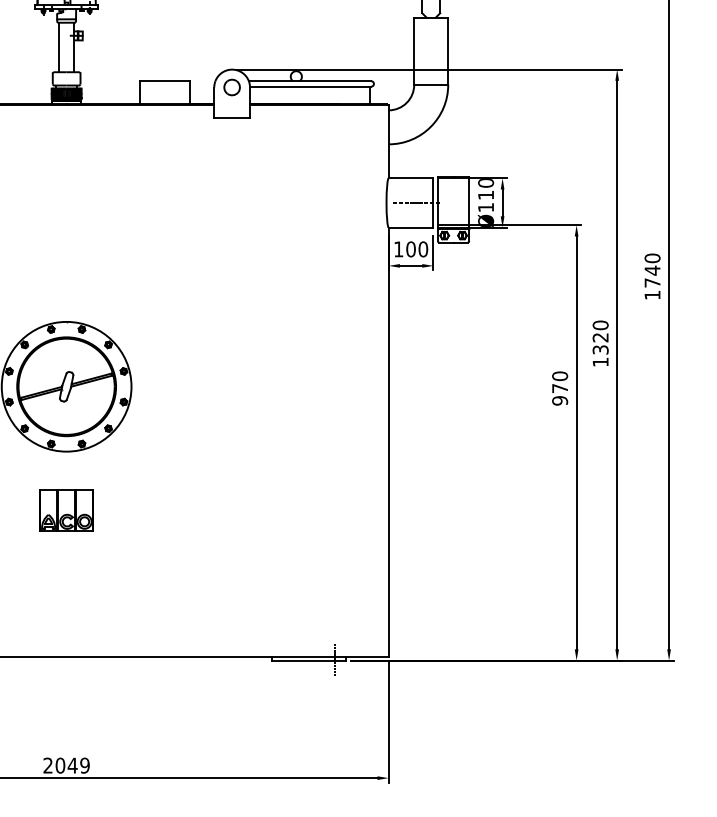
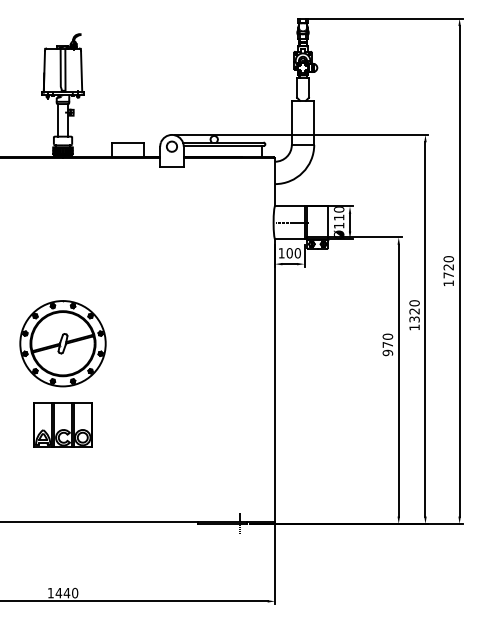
text: (652, 271) -> (448, 267), 1740 -> 1720
part: (65, 509) -> (62, 424), size x1.67
text: (65, 764) -> (62, 592), 2049 -> 1440

